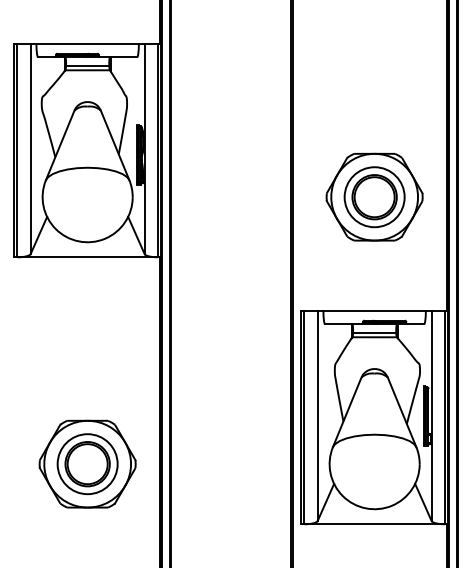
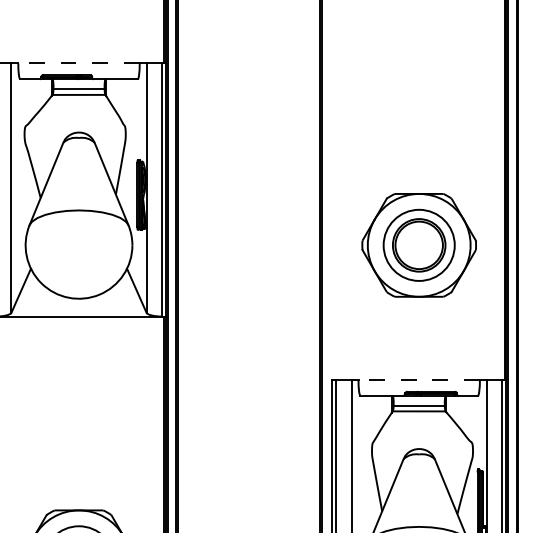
line: (87, 43) -> (78, 63), solid -> dashed
line: (374, 310) -> (419, 379), solid -> dashed

